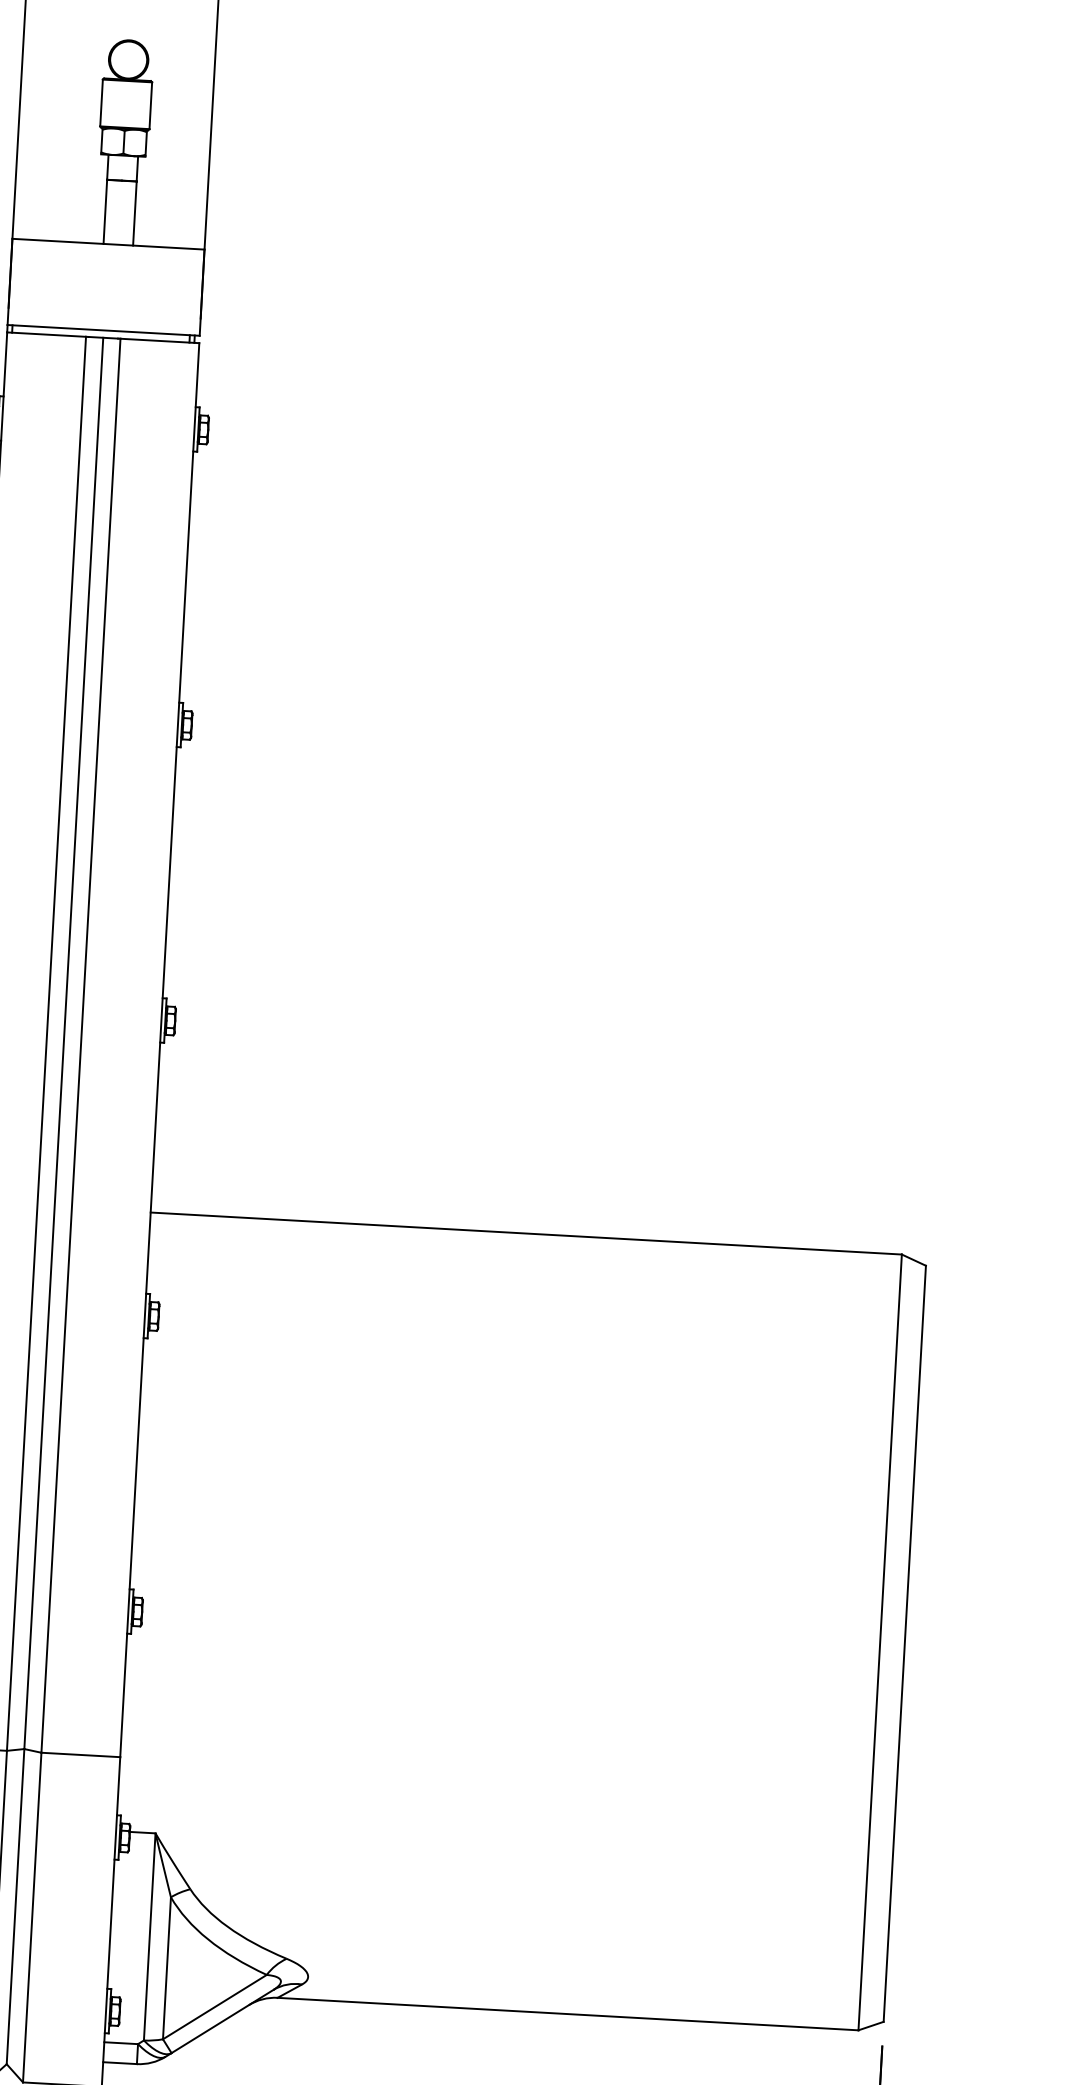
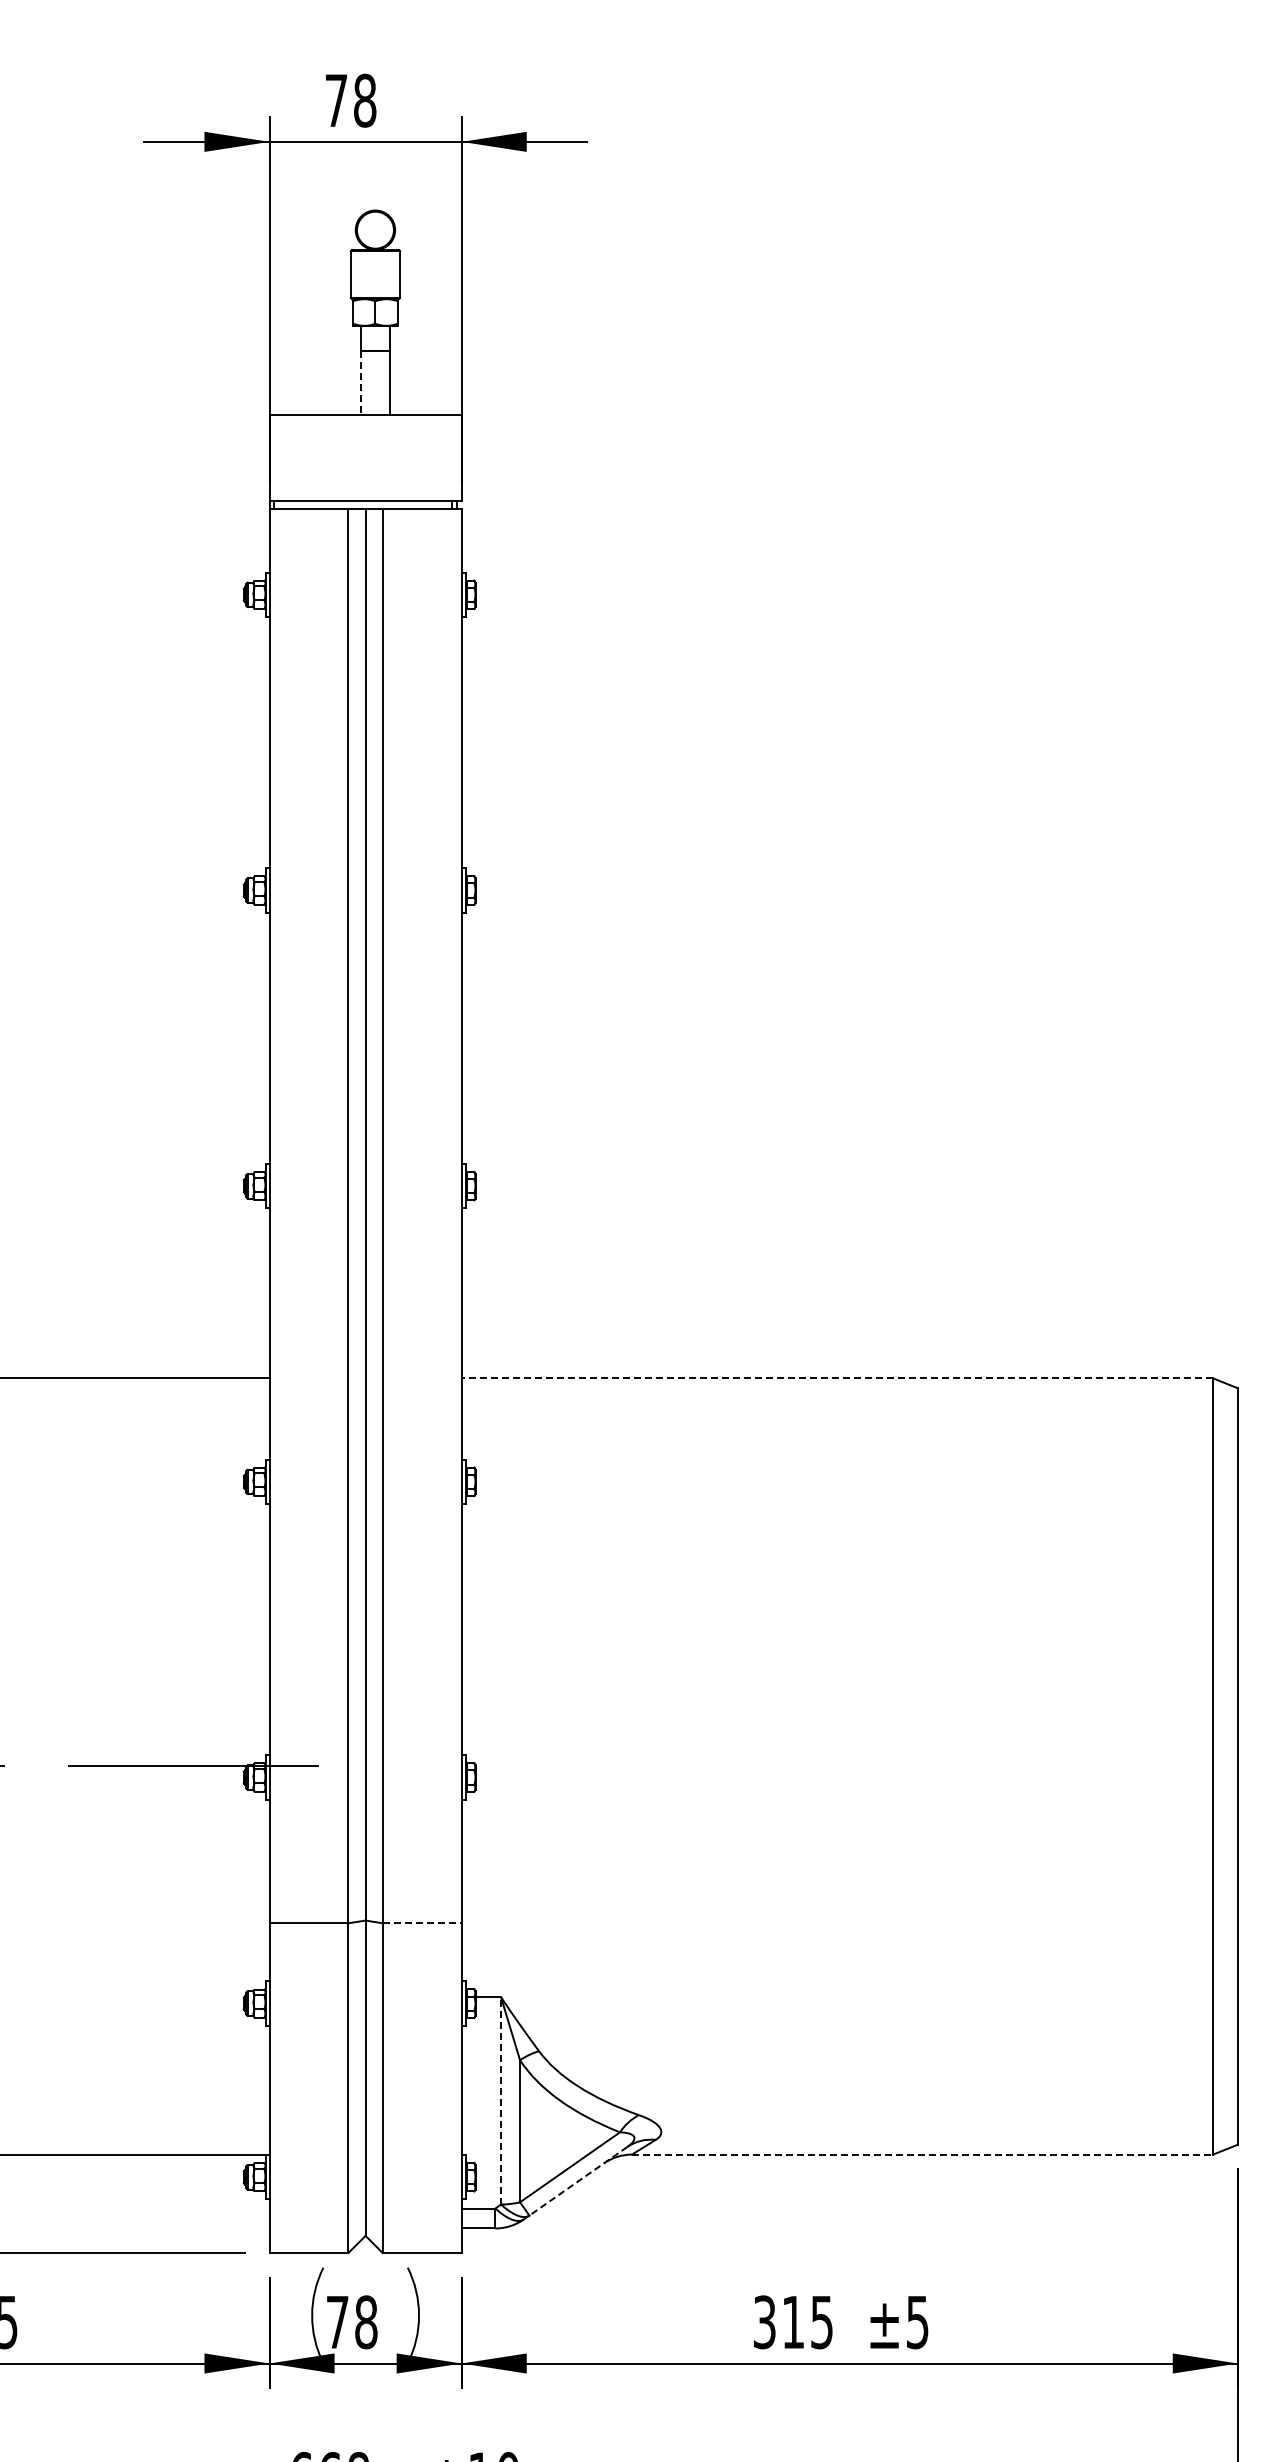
line: (105, 212) -> (360, 383), solid -> dashed
line: (526, 1233) -> (837, 1378), solid -> dashed
line: (81, 1755) -> (422, 1923), solid -> dashed
line: (150, 1936) -> (501, 2100), solid -> dashed
line: (567, 2014) -> (922, 2154), solid -> dashed
line: (222, 2021) -> (578, 2181), solid -> dashed

